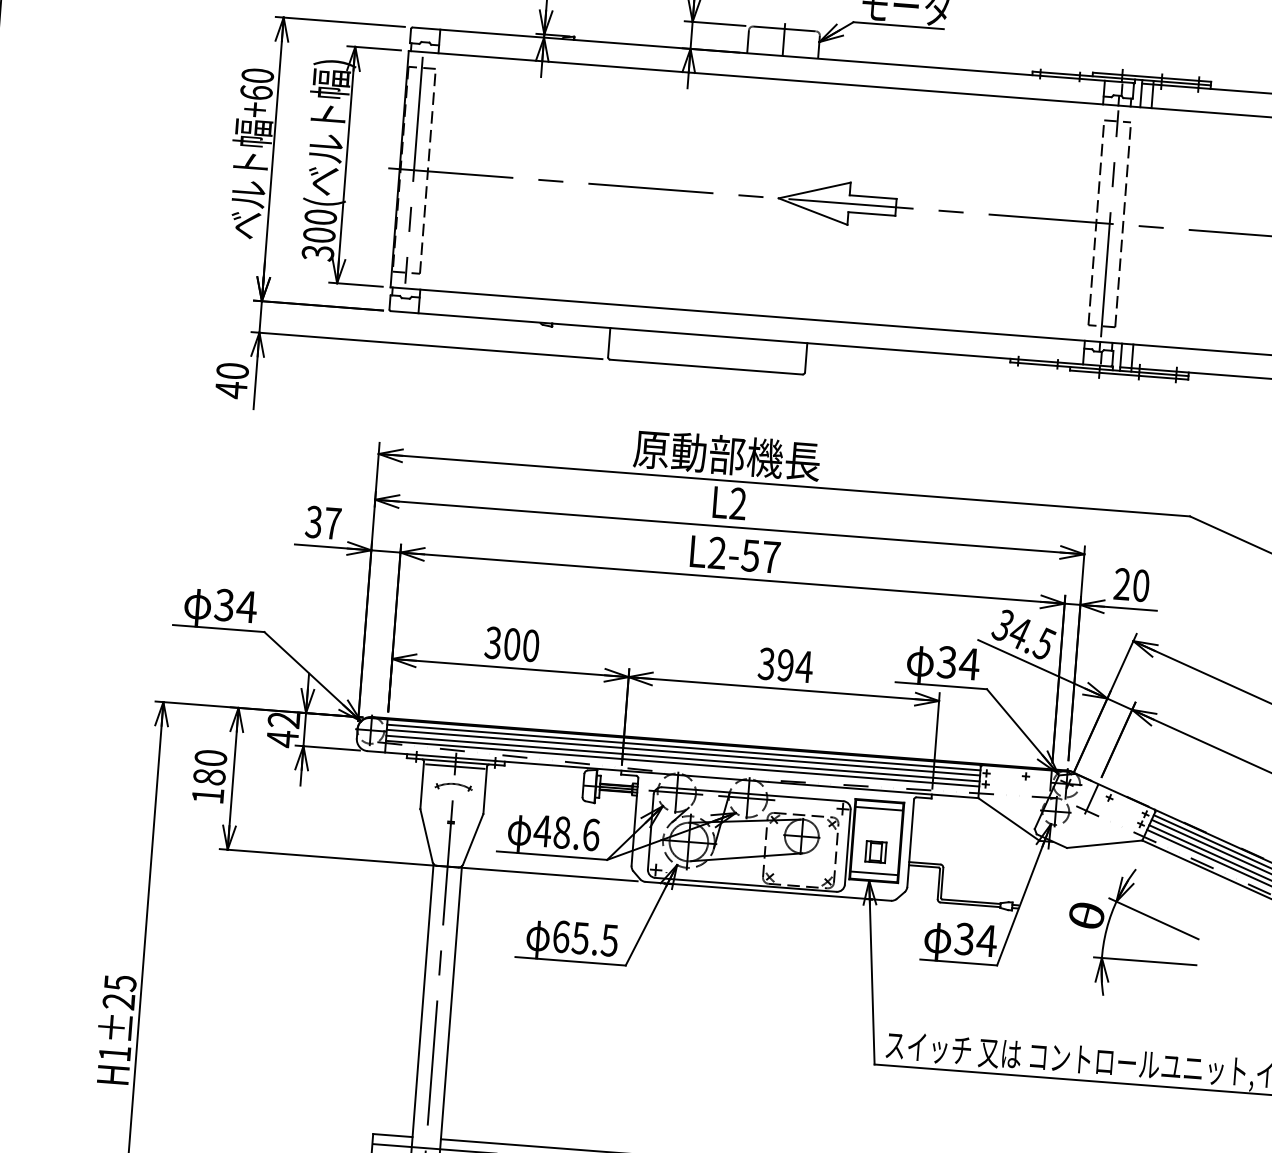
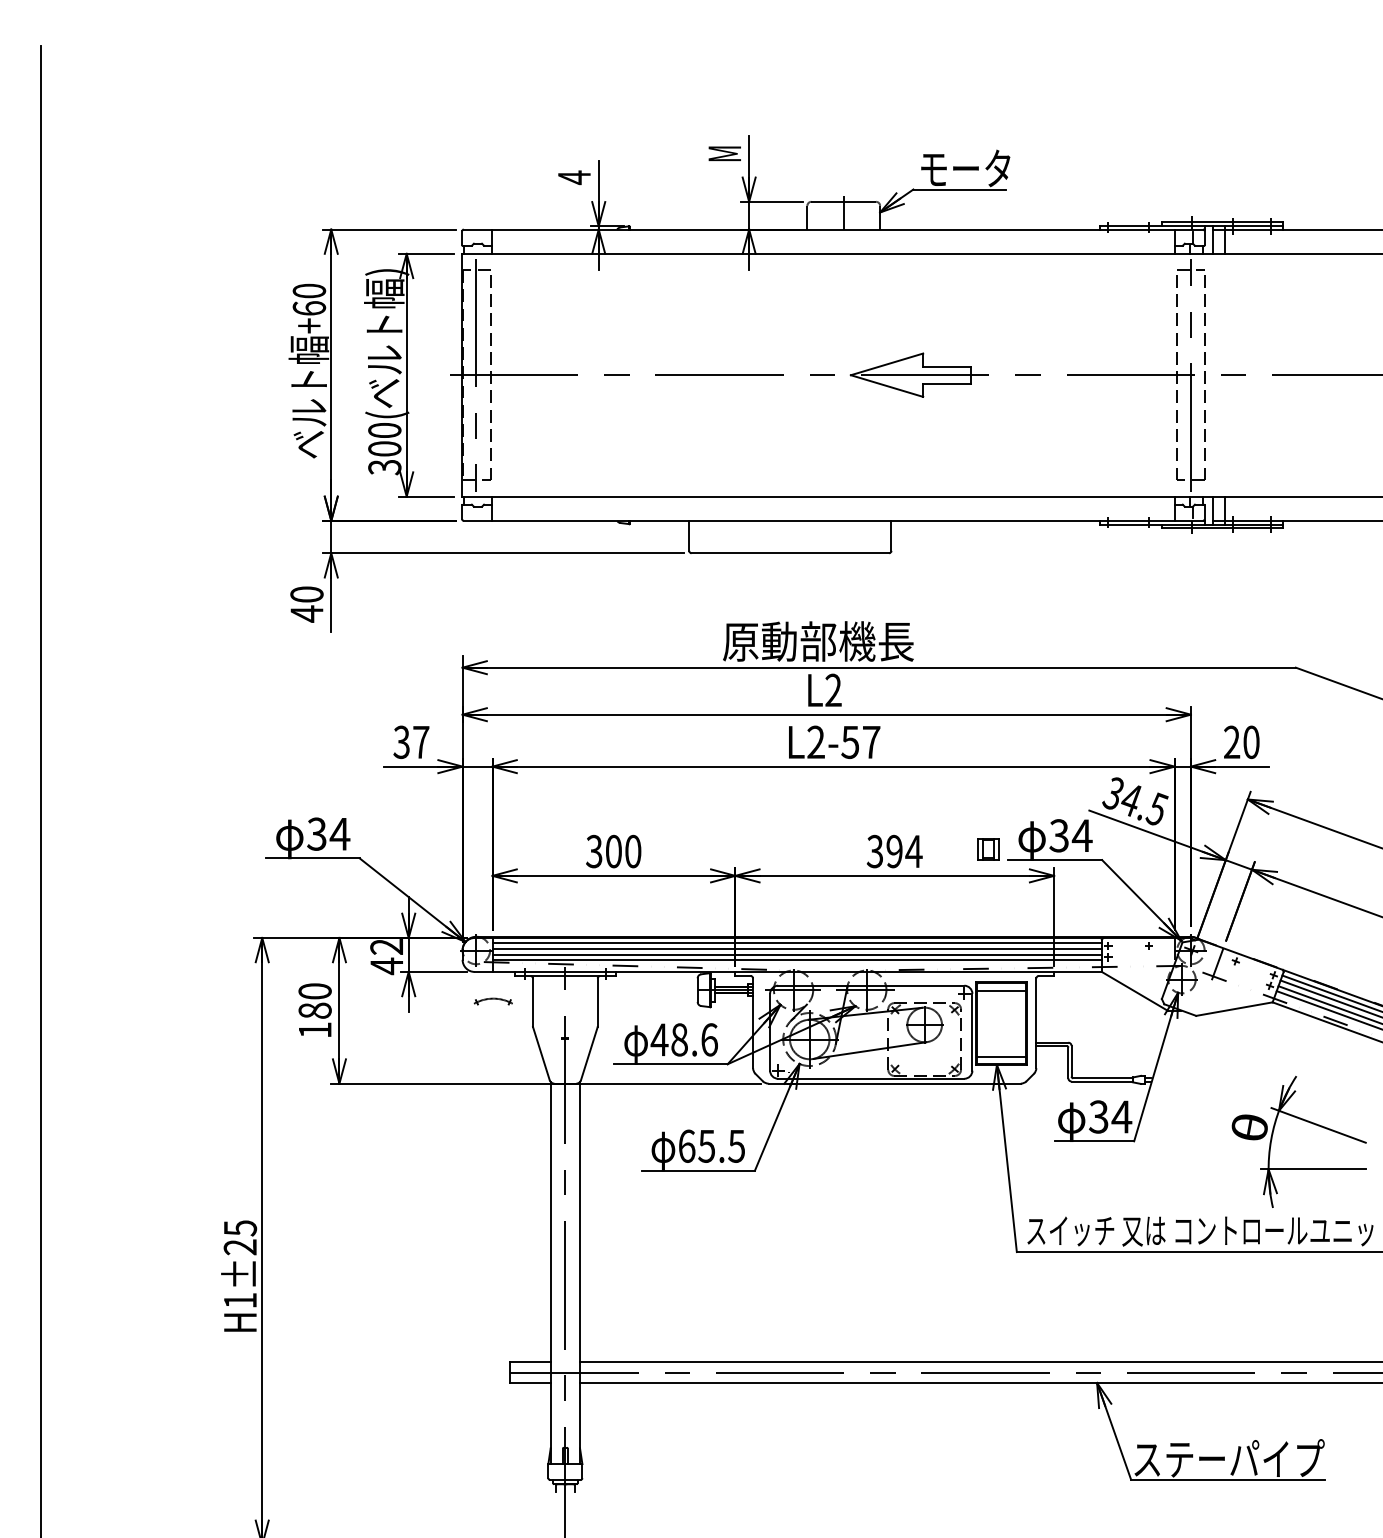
line: (455, 766) -> (565, 980), removed
part: (452, 786) -> (492, 1001), moved
part: (875, 852) -> (988, 849), moved
part: (1140, 913) -> (1304, 1121), moved

